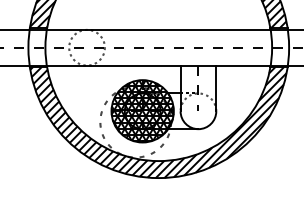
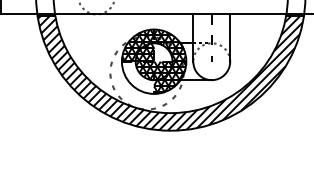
hatch: (151, 102) -> (163, 52), removed
hatch: (126, 126) -> (137, 77), removed

